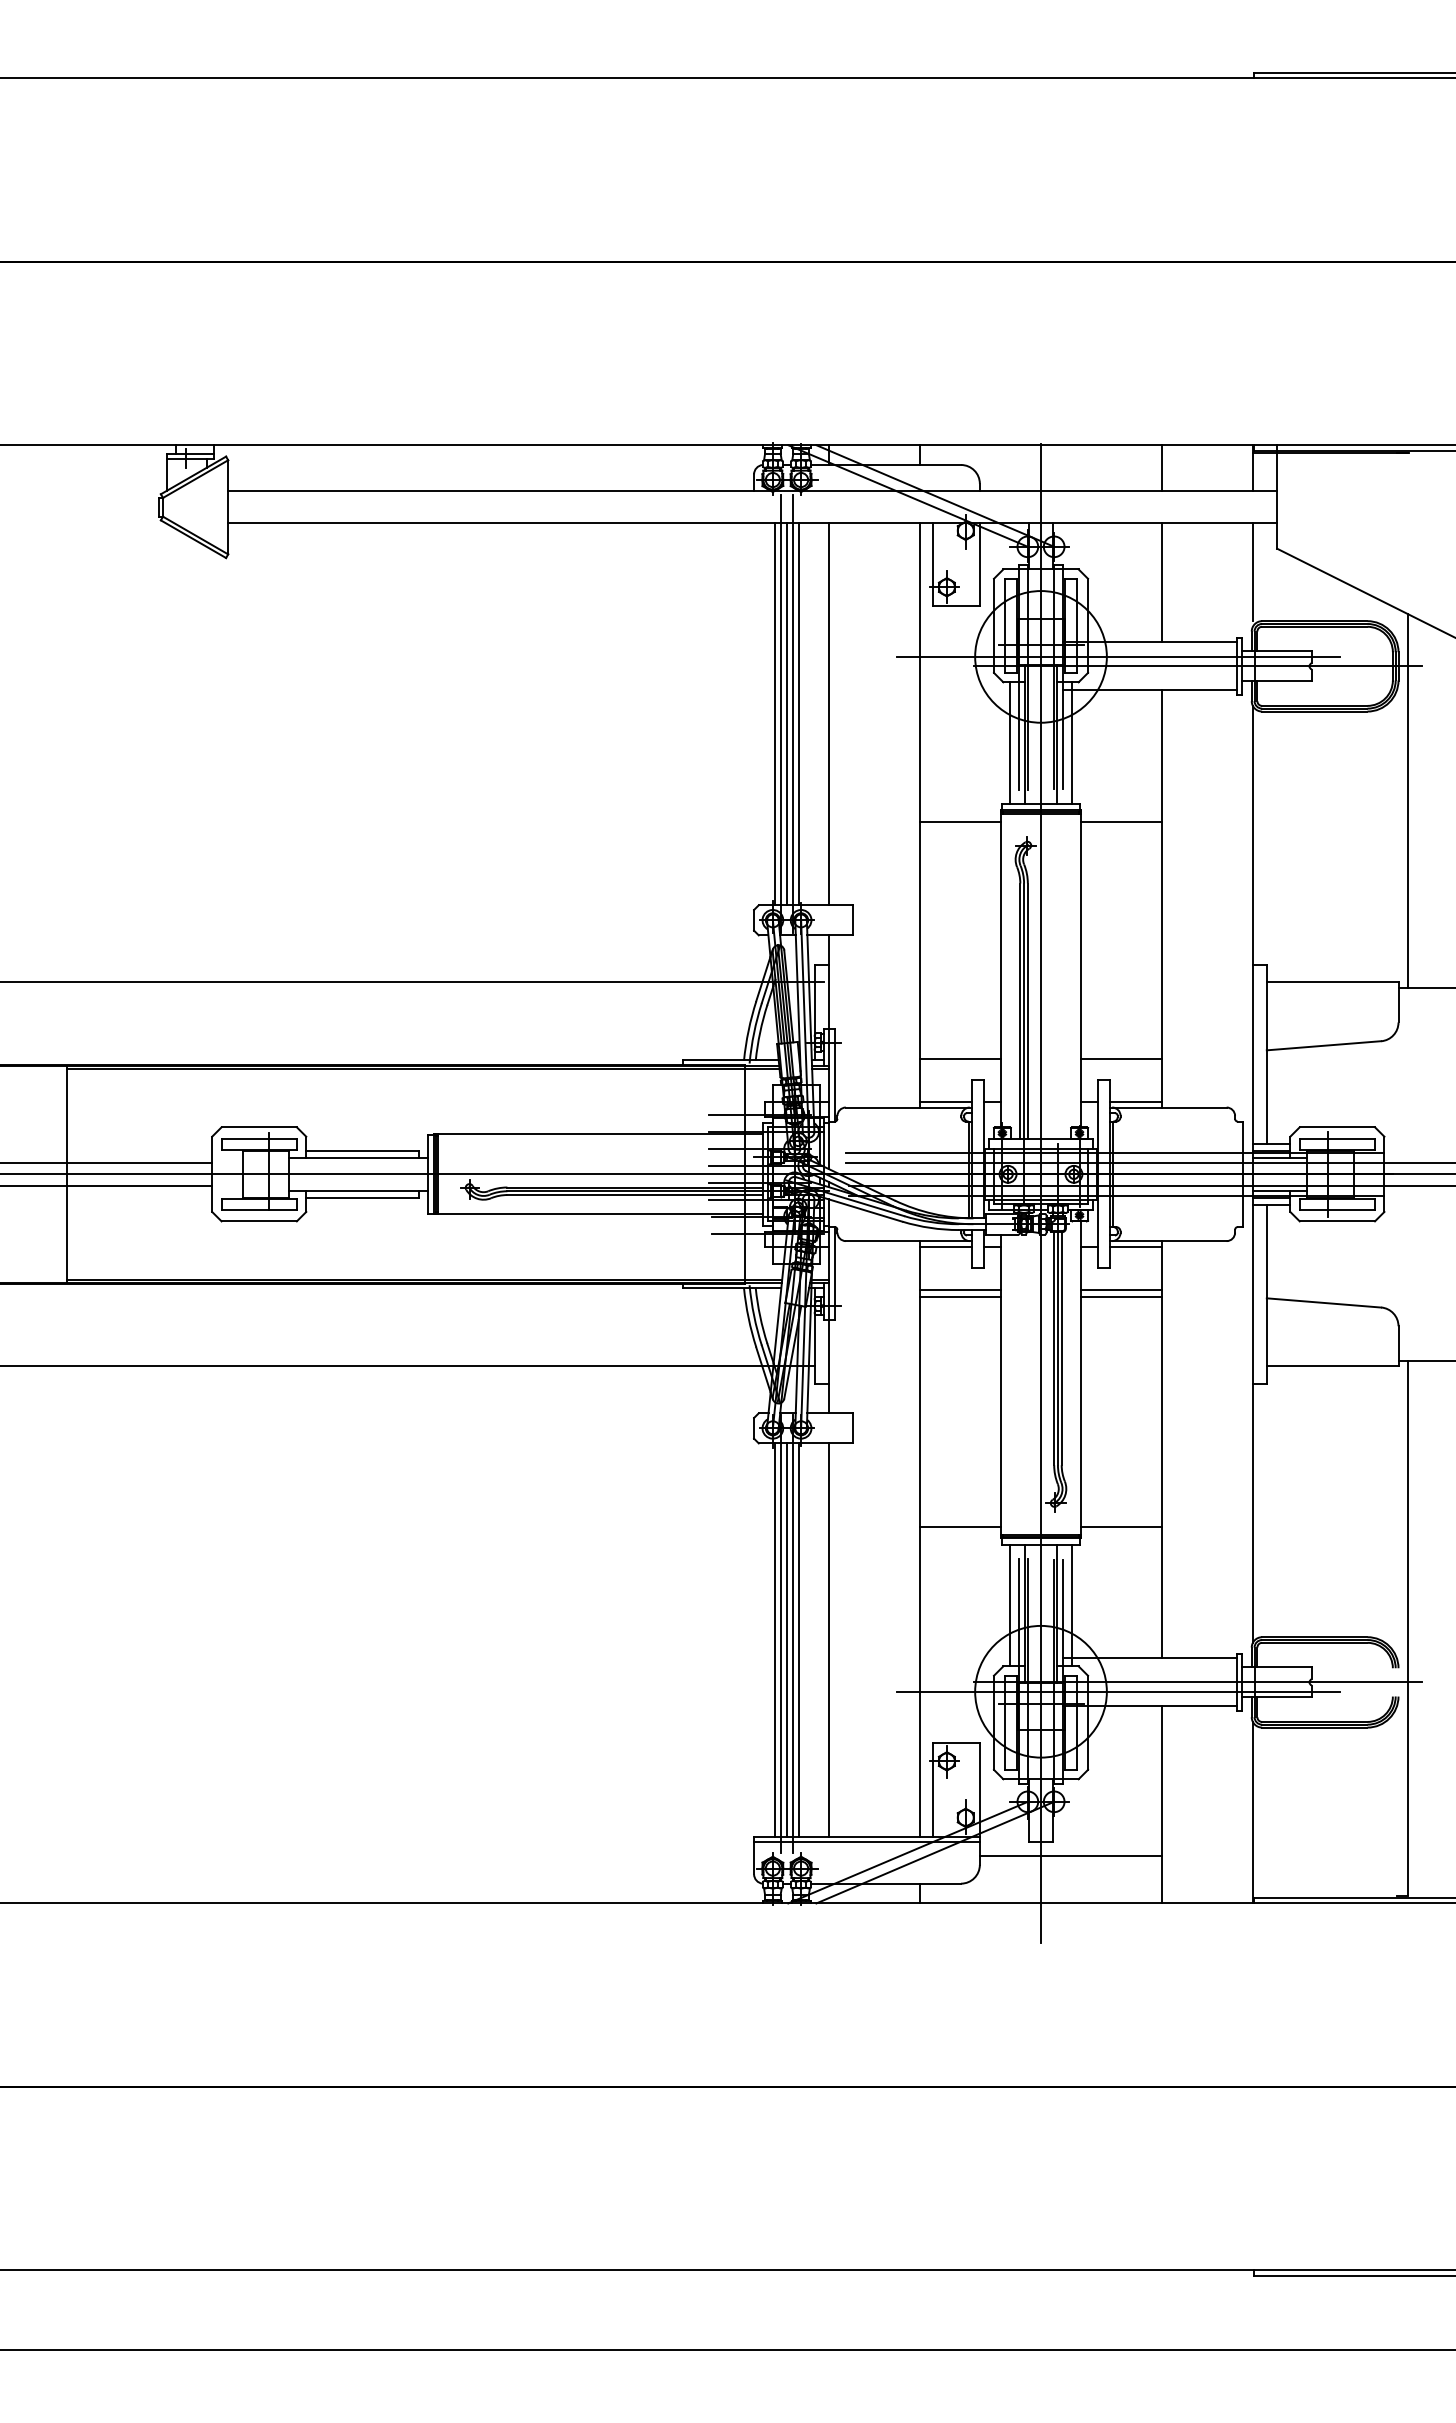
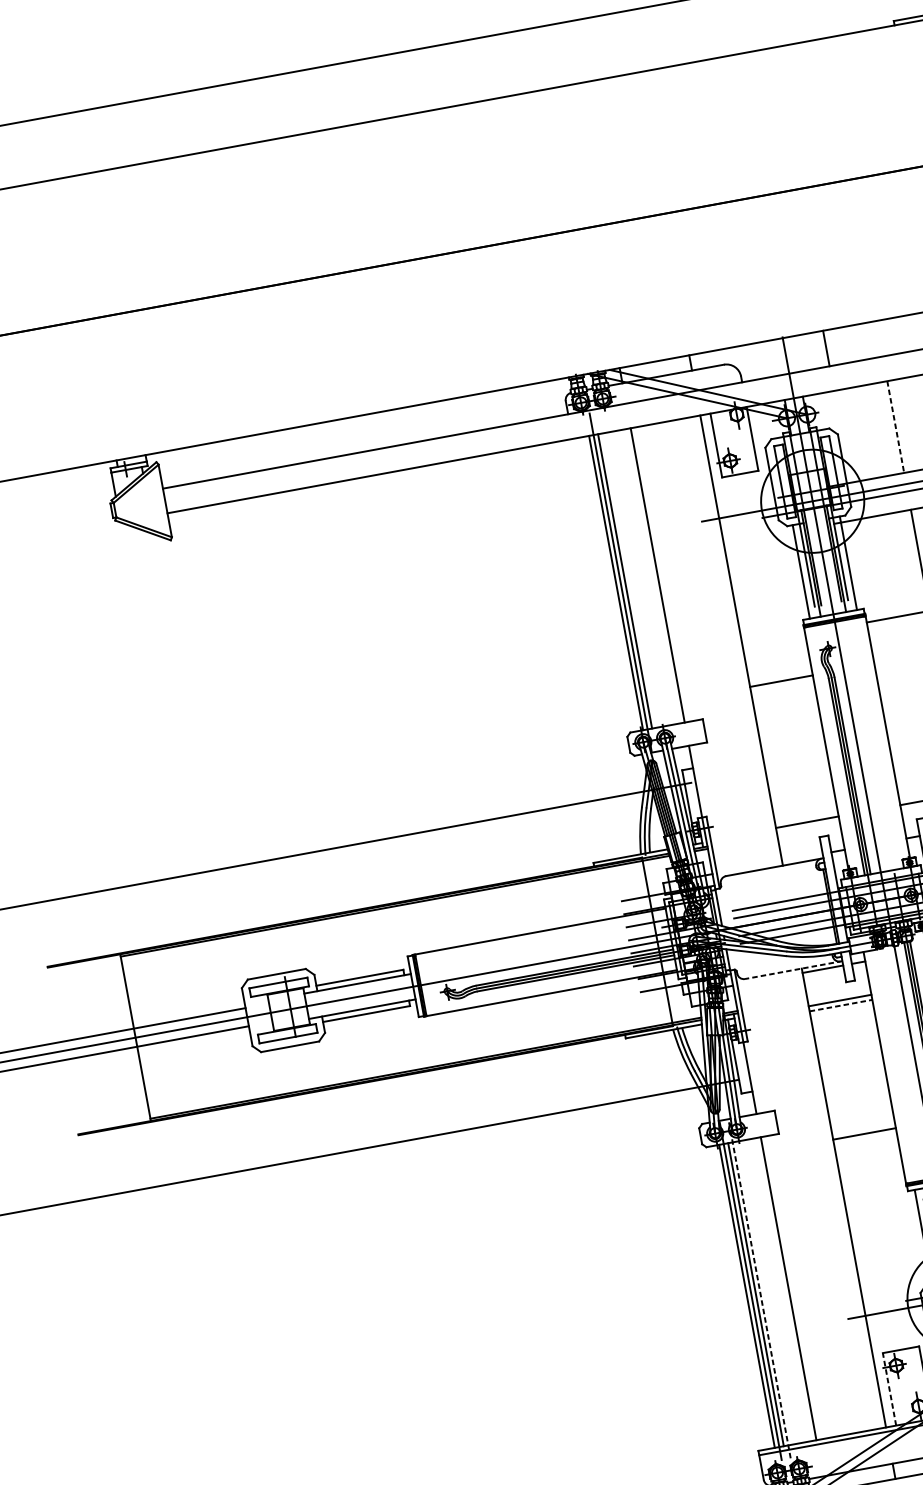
line: (1162, 468) -> (826, 348), moved
line: (1162, 582) -> (895, 426), solid -> dashed
line: (792, 714) -> (629, 580), removed
line: (798, 714) -> (633, 579), removed
line: (960, 821) -> (781, 681), moved
line: (945, 1101) -> (801, 857), removed
line: (908, 1241) -> (793, 970), solid -> dashed
line: (960, 1296) -> (841, 1005), solid -> dashed
line: (960, 1527) -> (864, 1134), moved
line: (792, 1634) -> (759, 1289), solid -> dashed
line: (798, 1639) -> (764, 1292), removed
line: (932, 1789) -> (889, 1389), solid -> dashed

